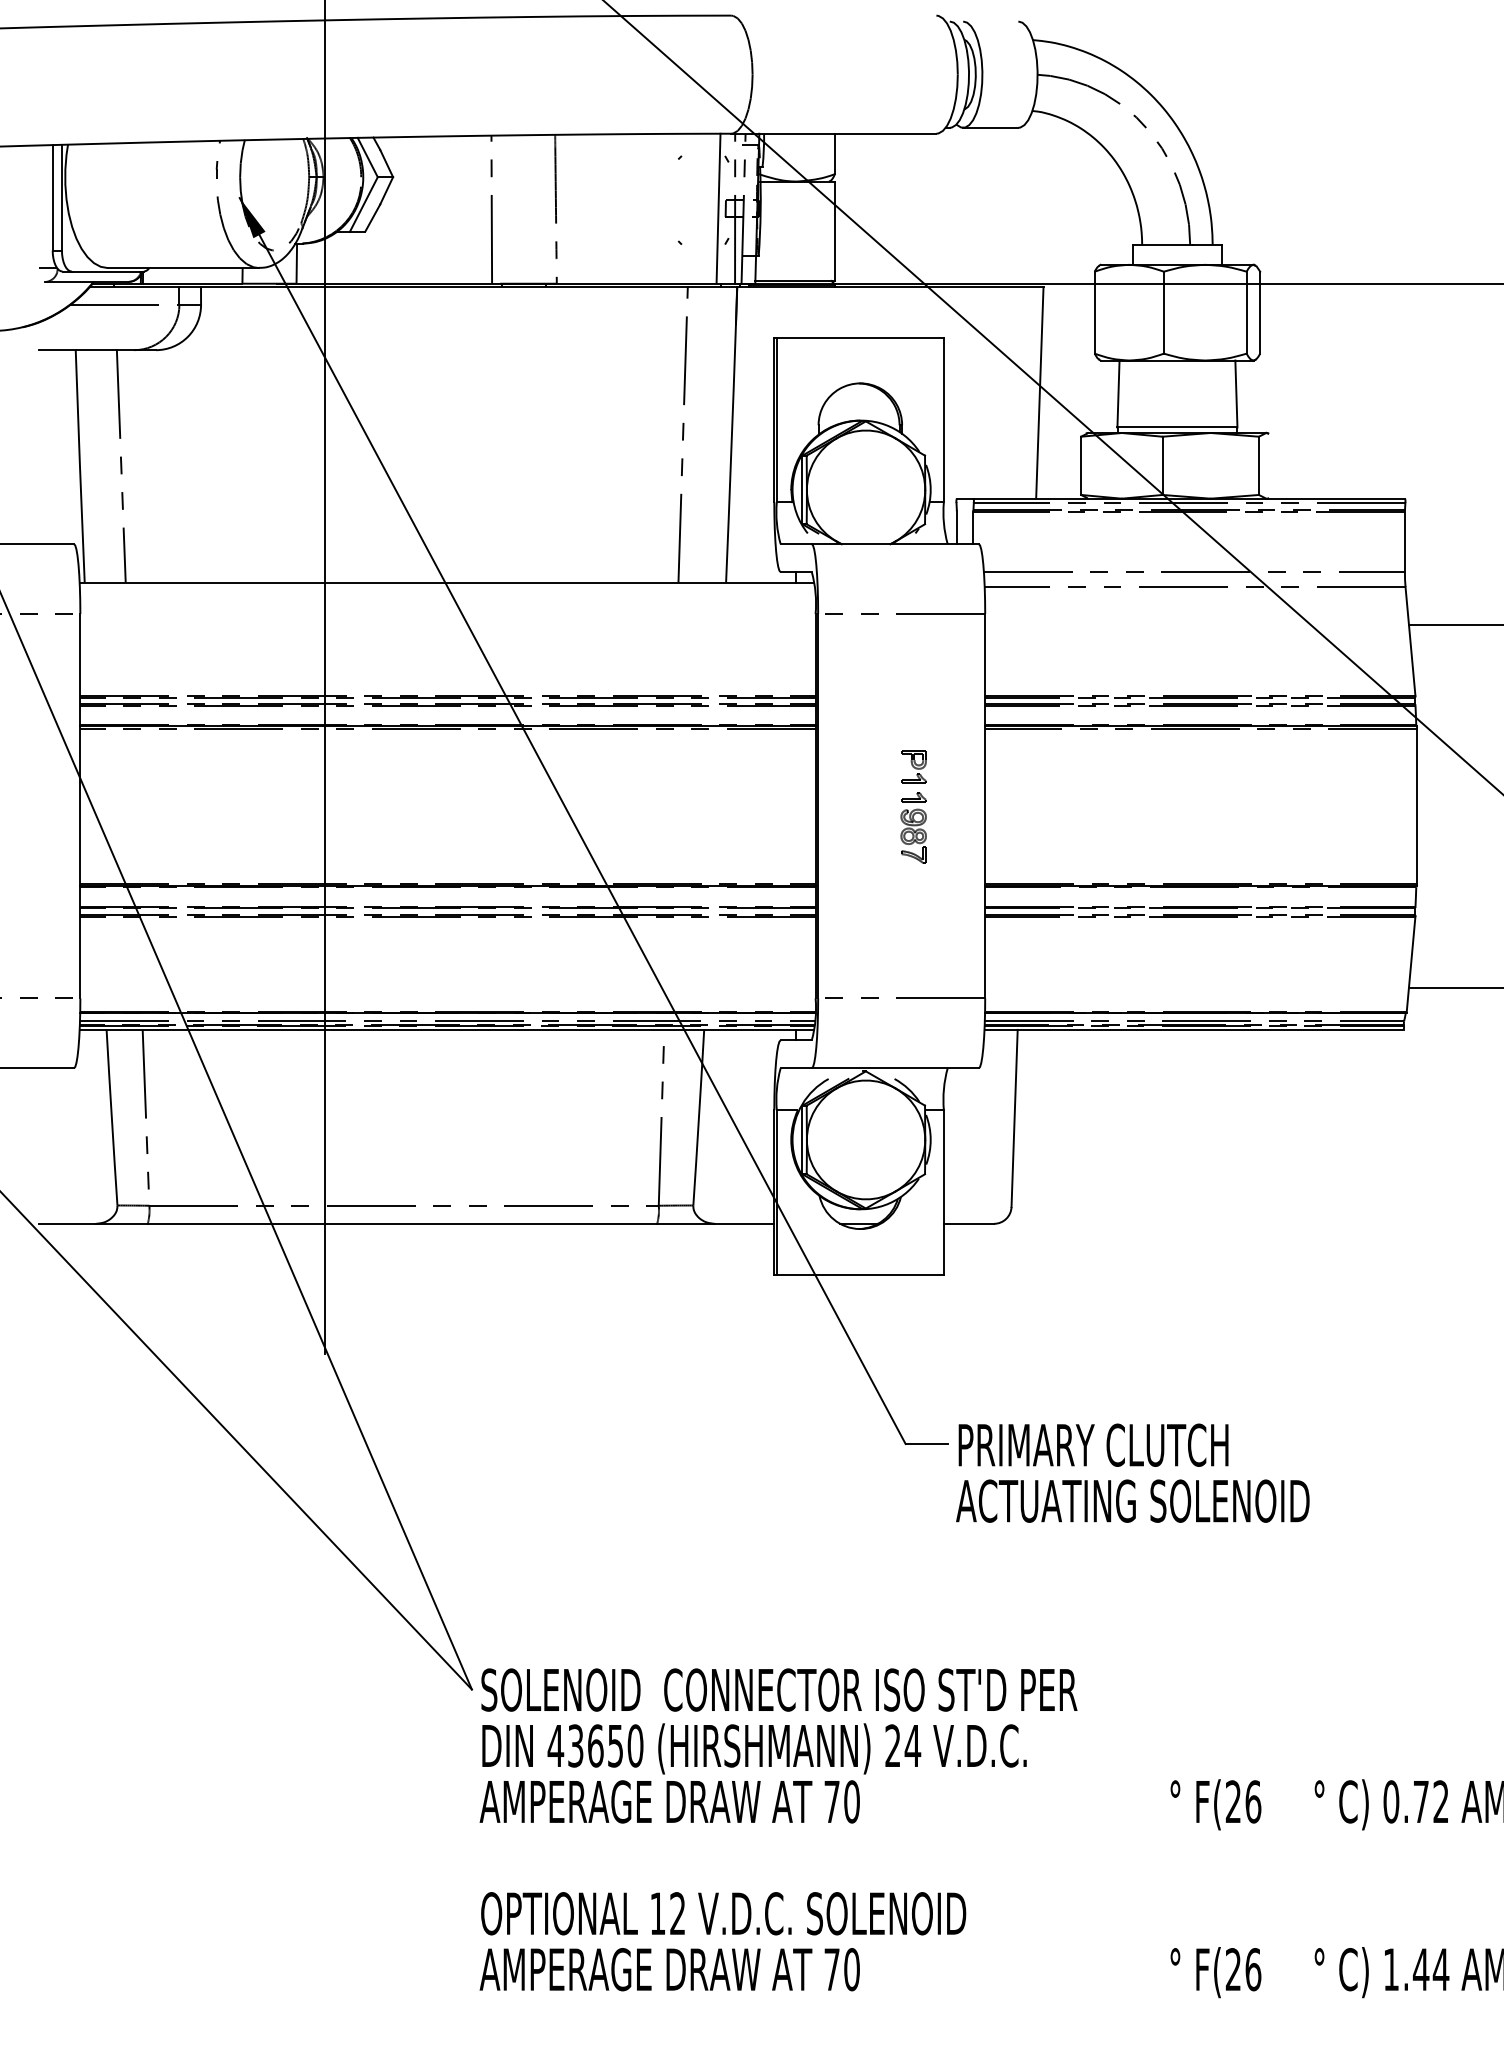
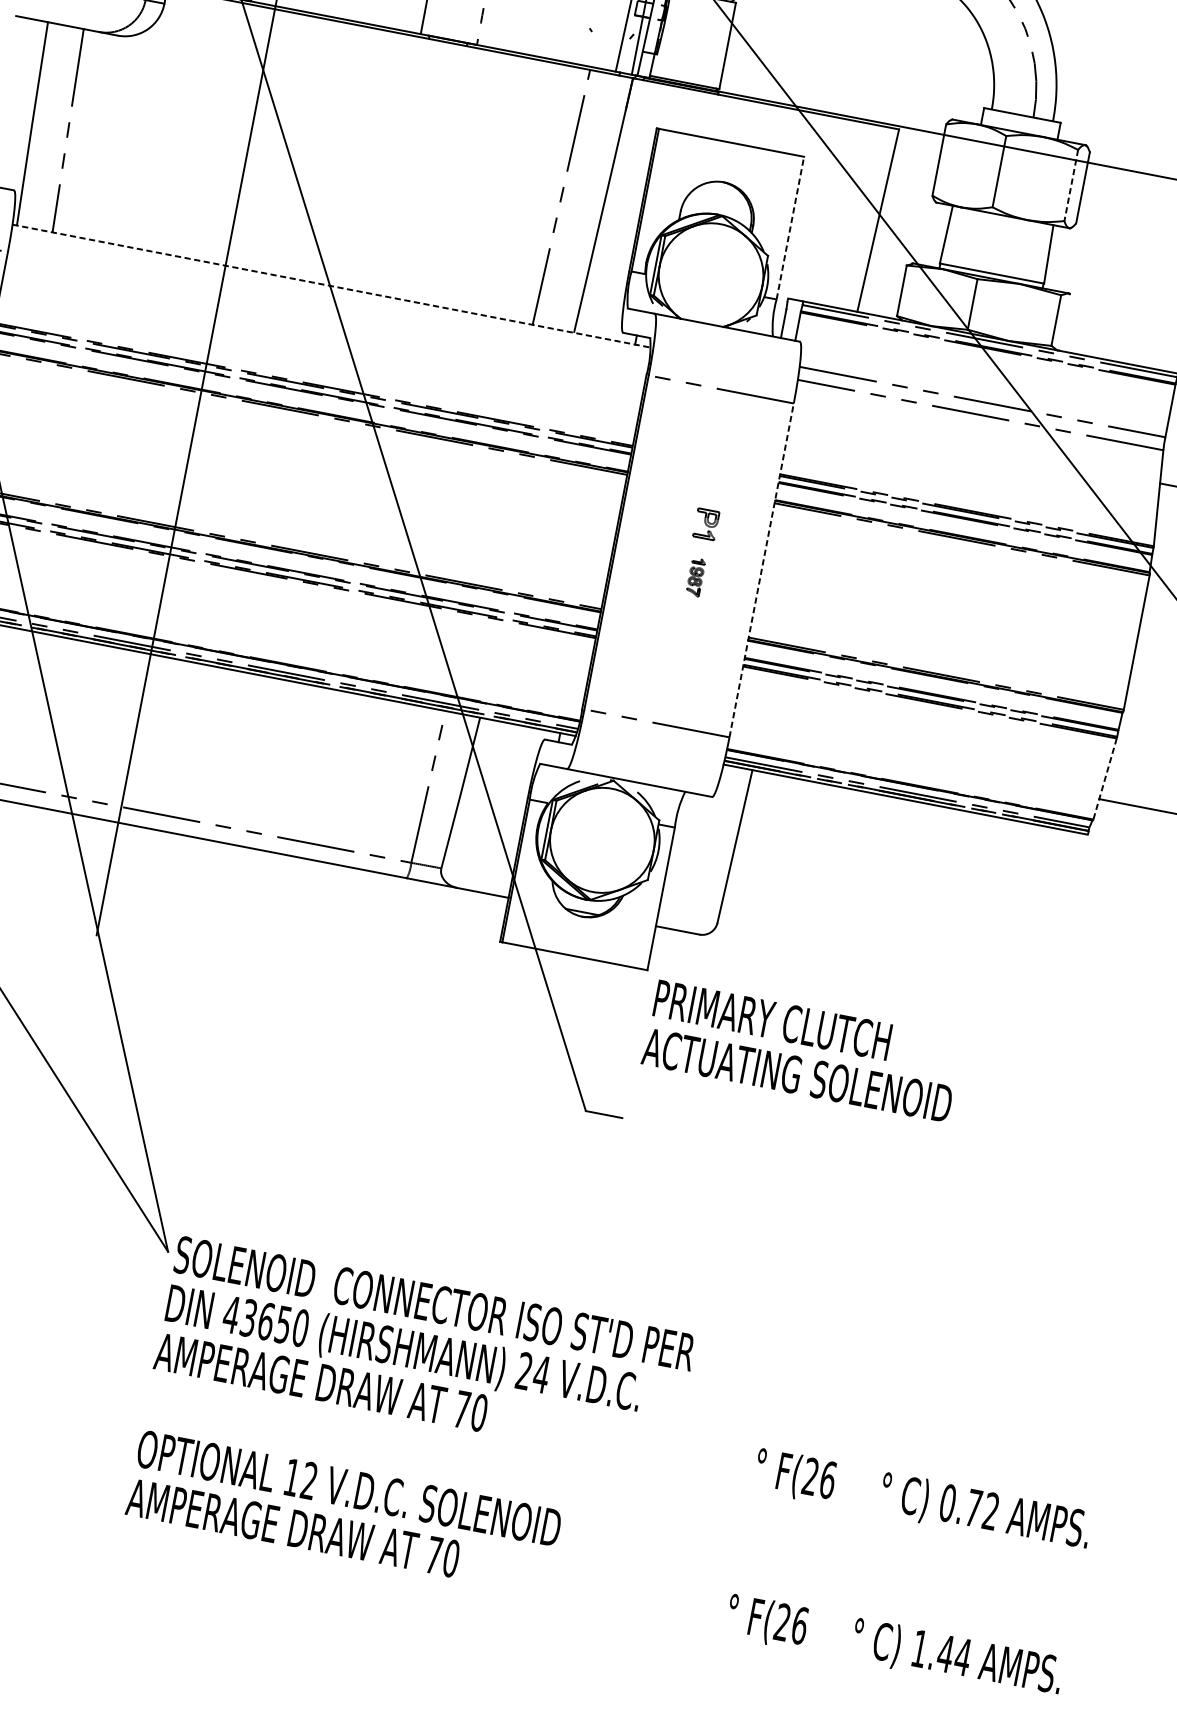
line: (1246, 312) -> (1071, 185), solid -> dashed
line: (943, 419) -> (790, 227), solid -> dashed
line: (447, 582) -> (332, 286), solid -> dashed
line: (985, 805) -> (762, 569), solid -> dashed
part: (913, 827) -> (695, 576), size x0.6
line: (1411, 964) -> (1105, 779), solid -> dashed
text: (1132, 1472) -> (801, 1050), moved

